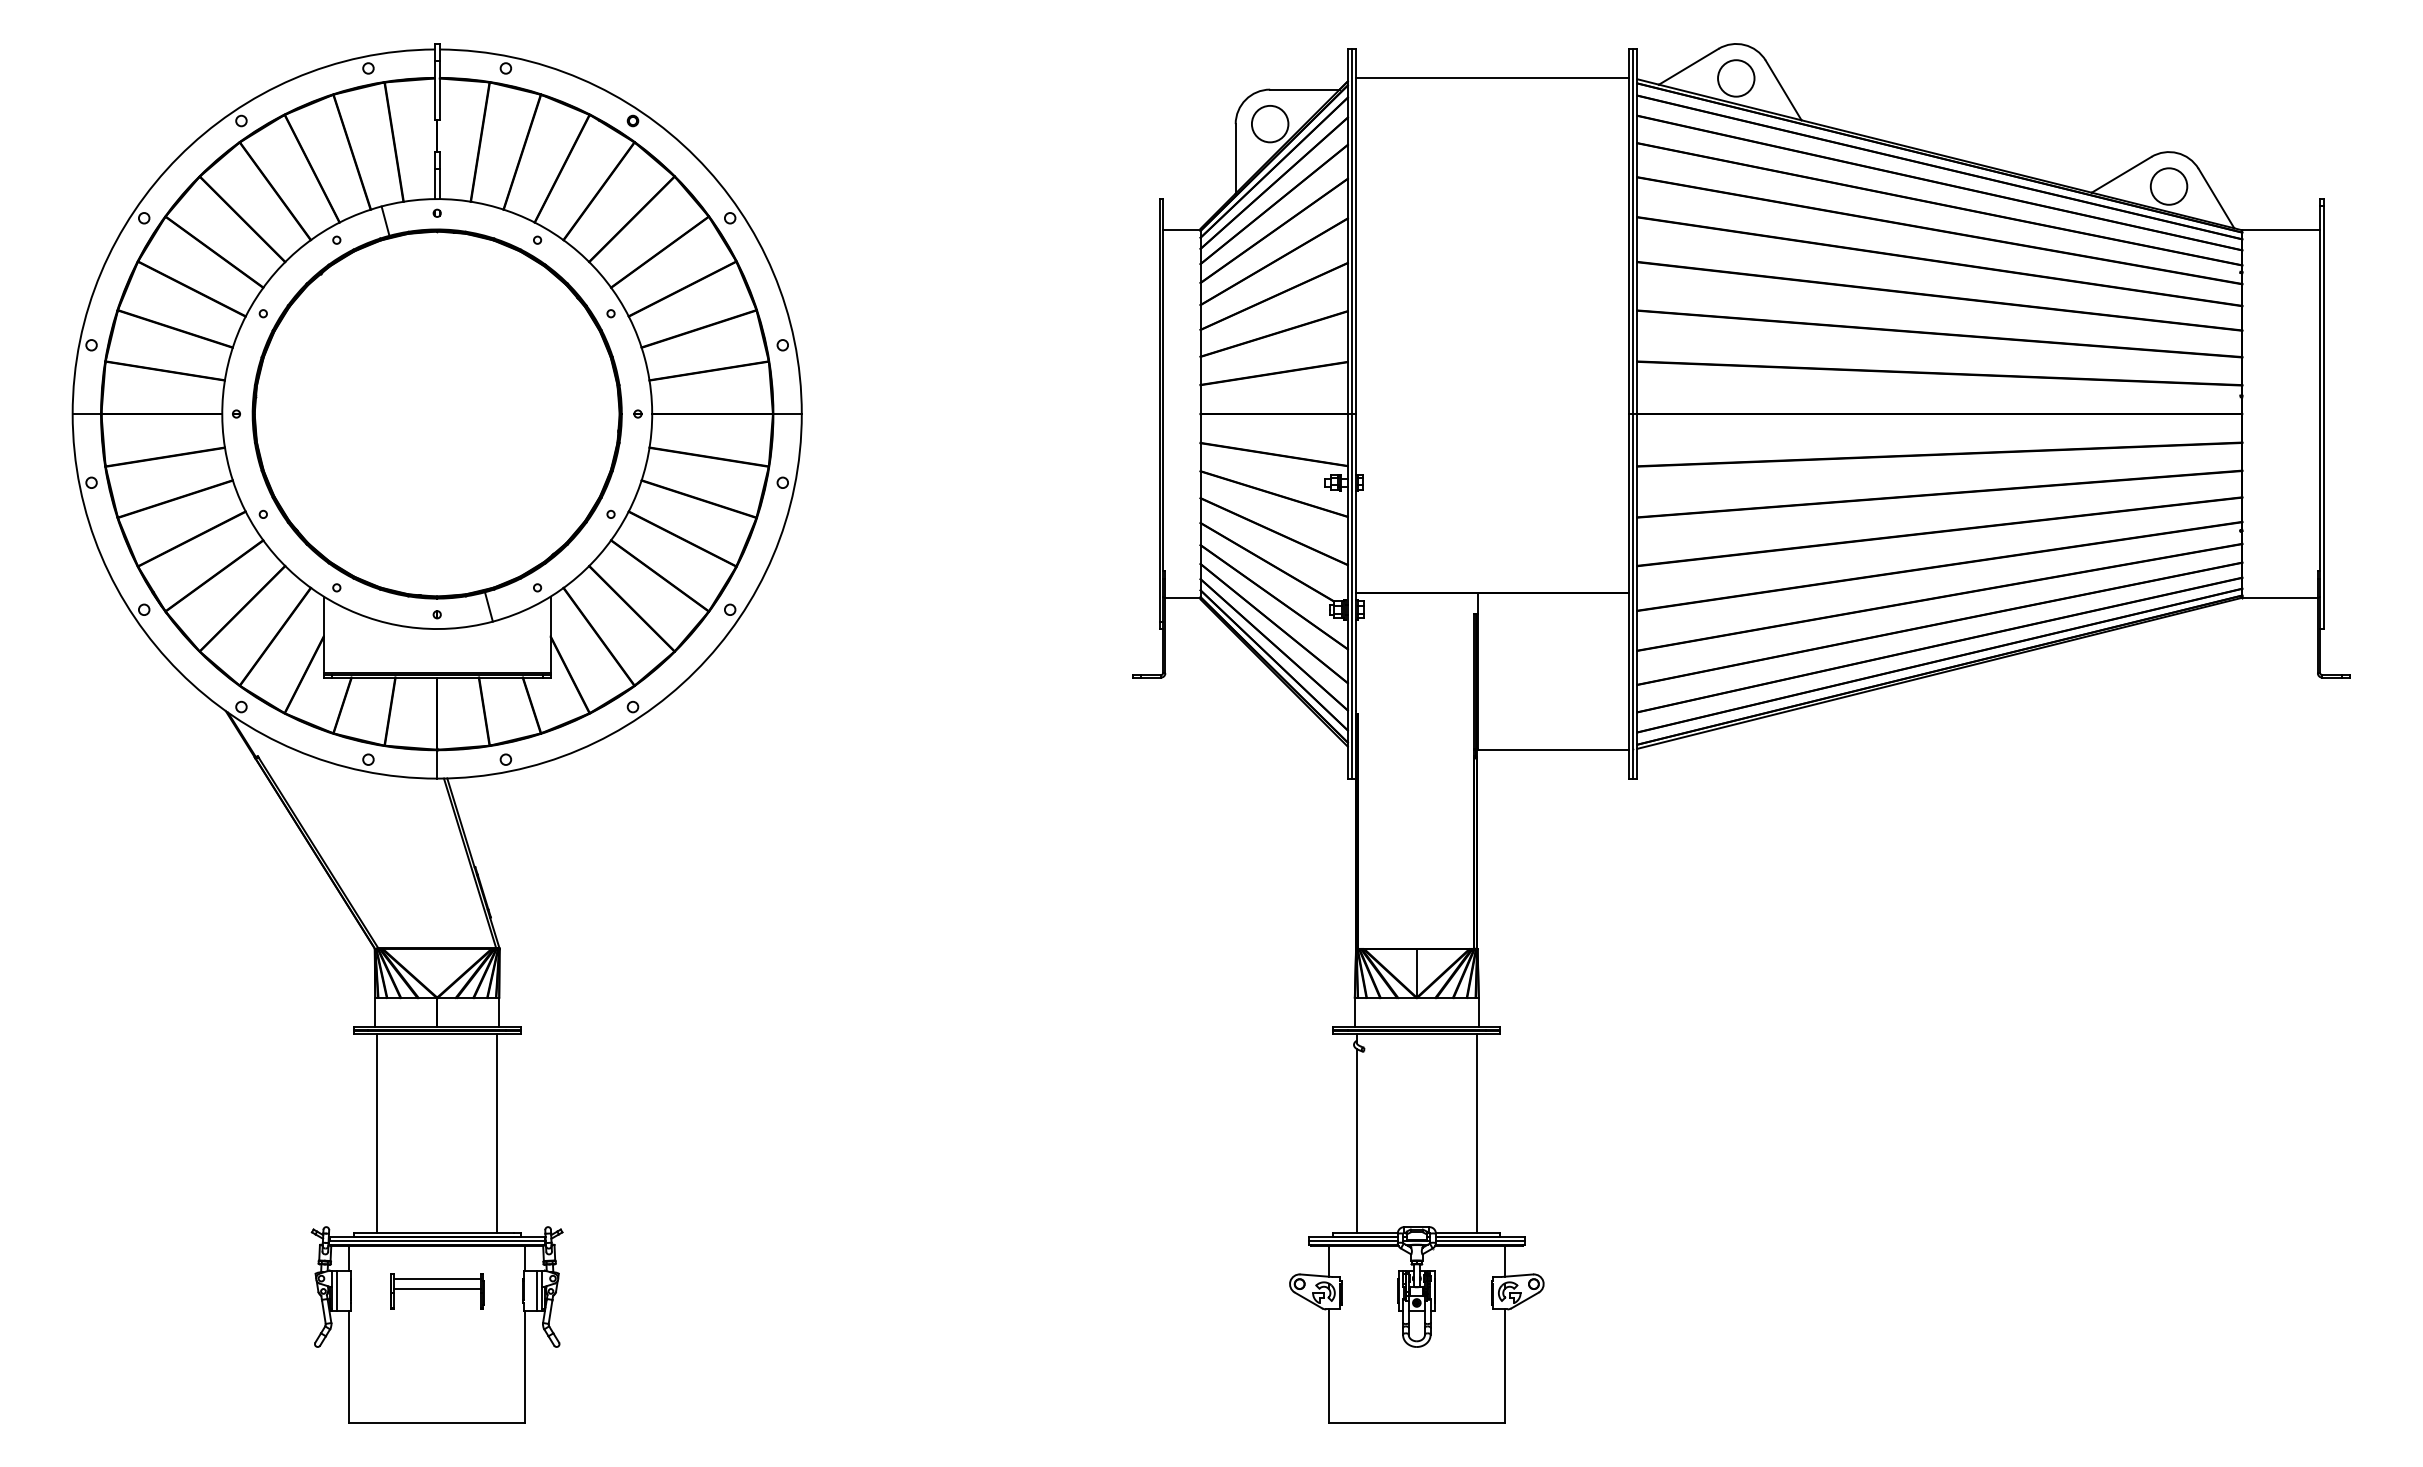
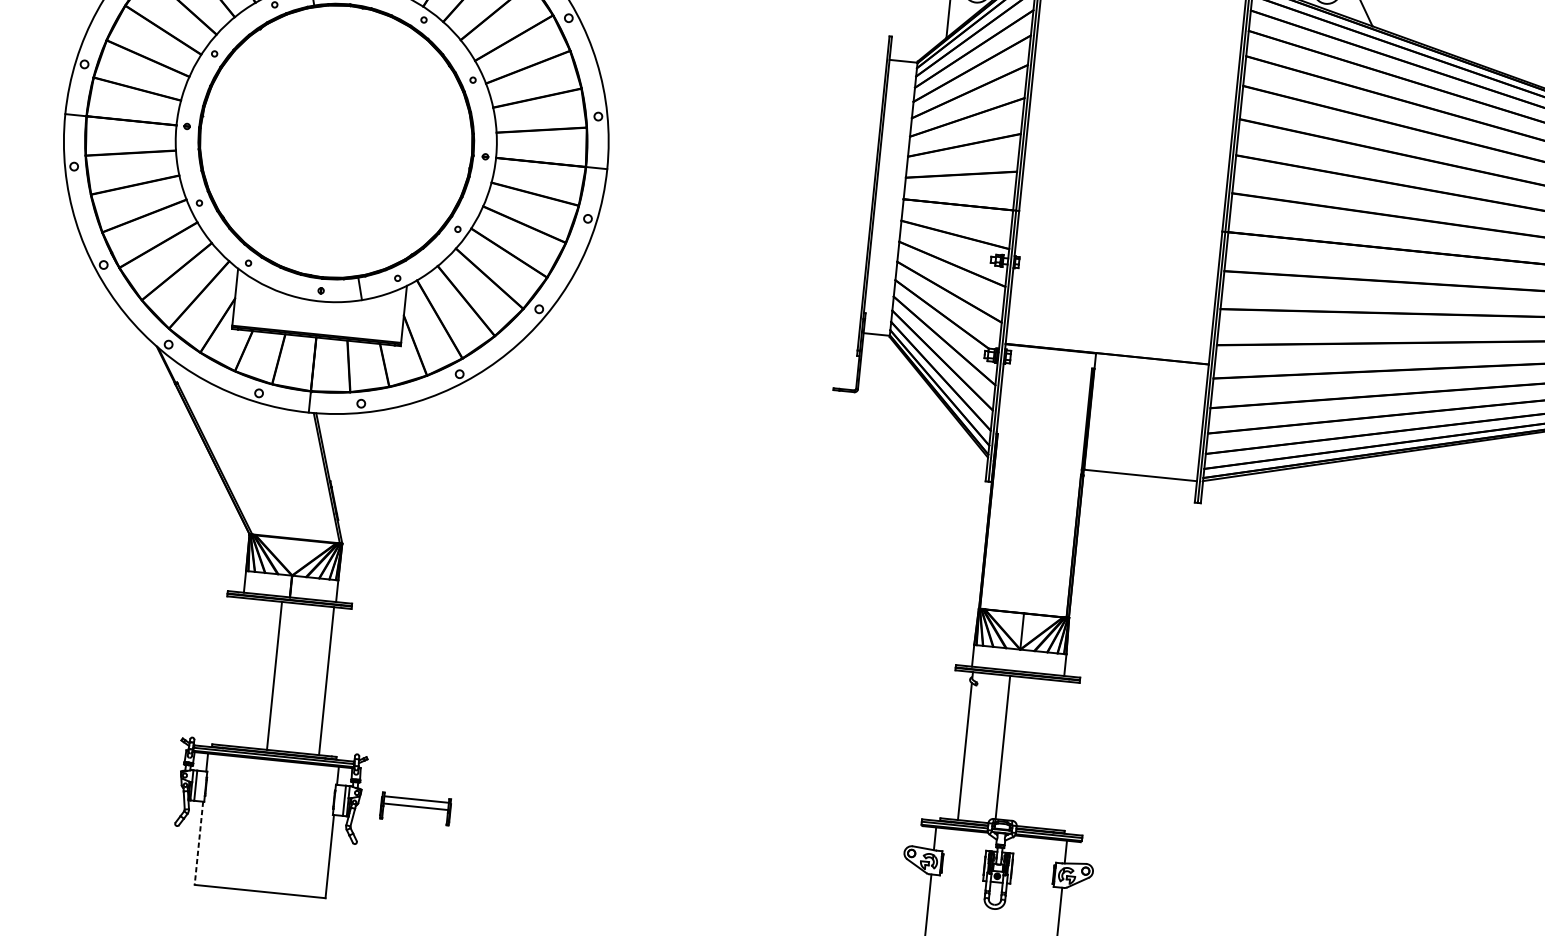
line: (377, 1133) -> (274, 675), moved
line: (1476, 1133) -> (1002, 749), moved
part: (437, 1291) -> (415, 808), moved
line: (349, 1367) -> (199, 843), solid -> dashed

